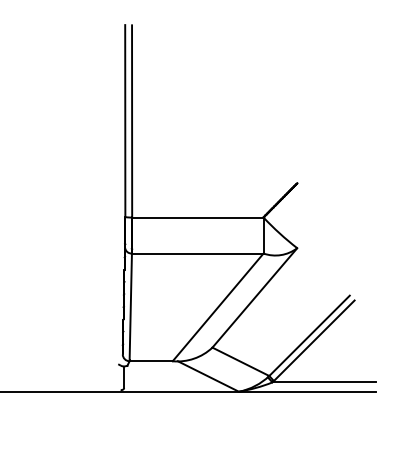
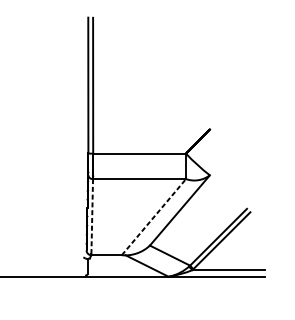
line: (130, 307) -> (92, 217), solid -> dashed
line: (218, 307) -> (154, 217), solid -> dashed

